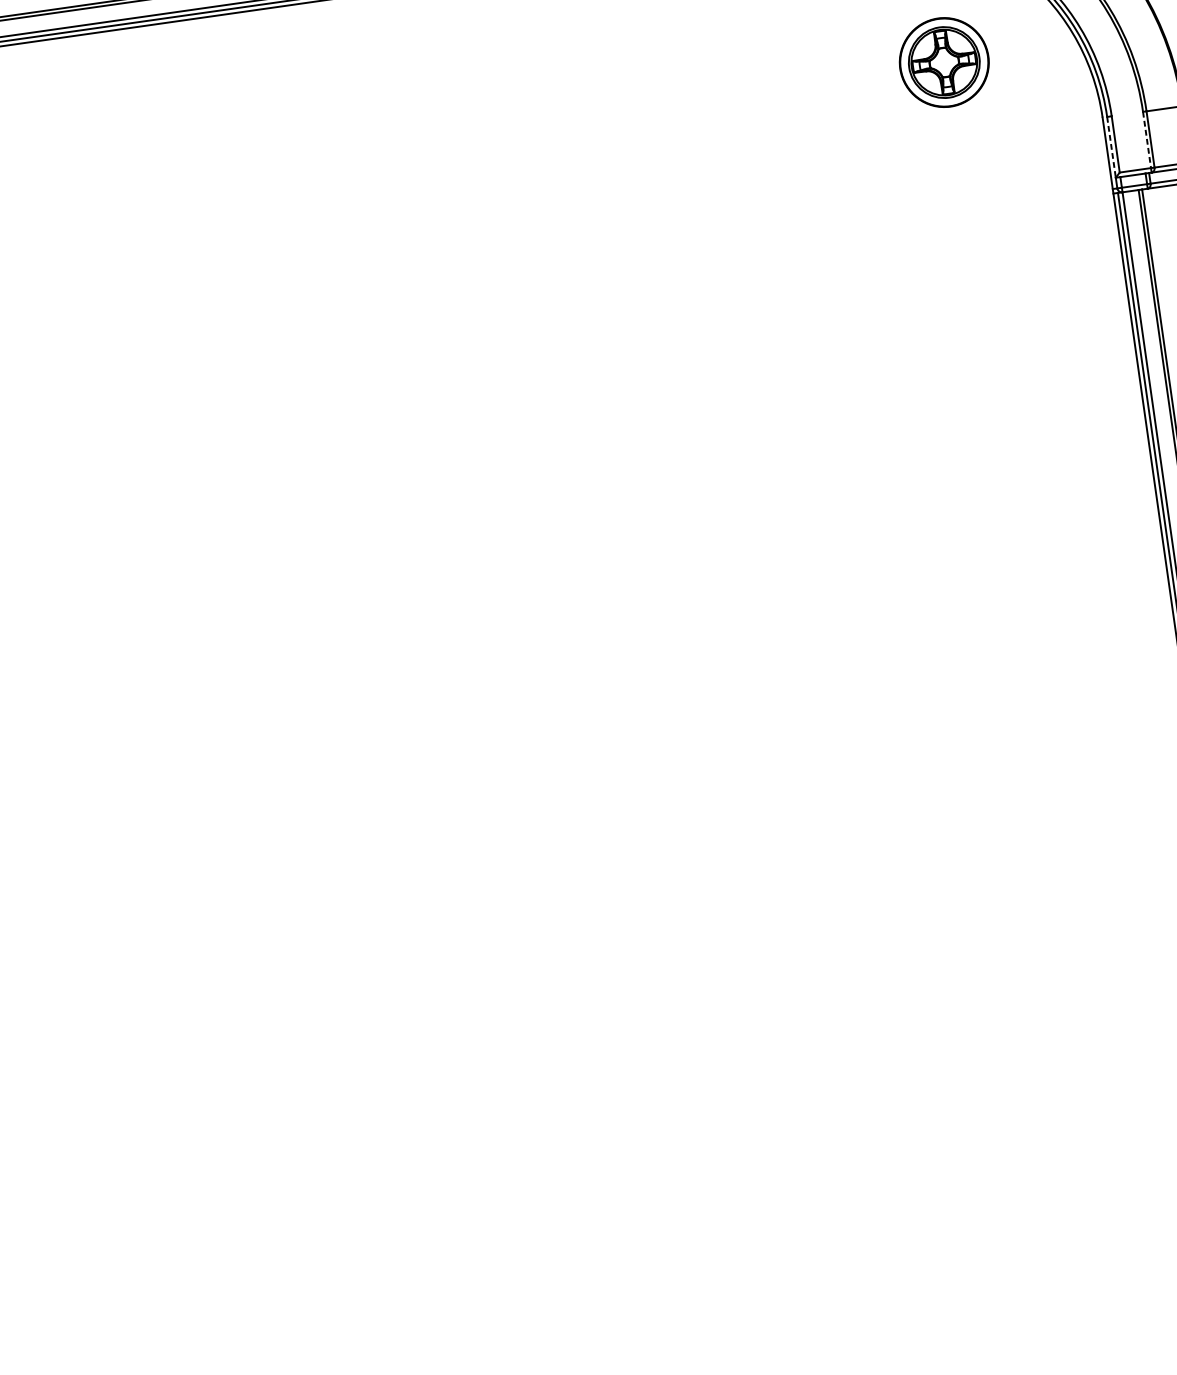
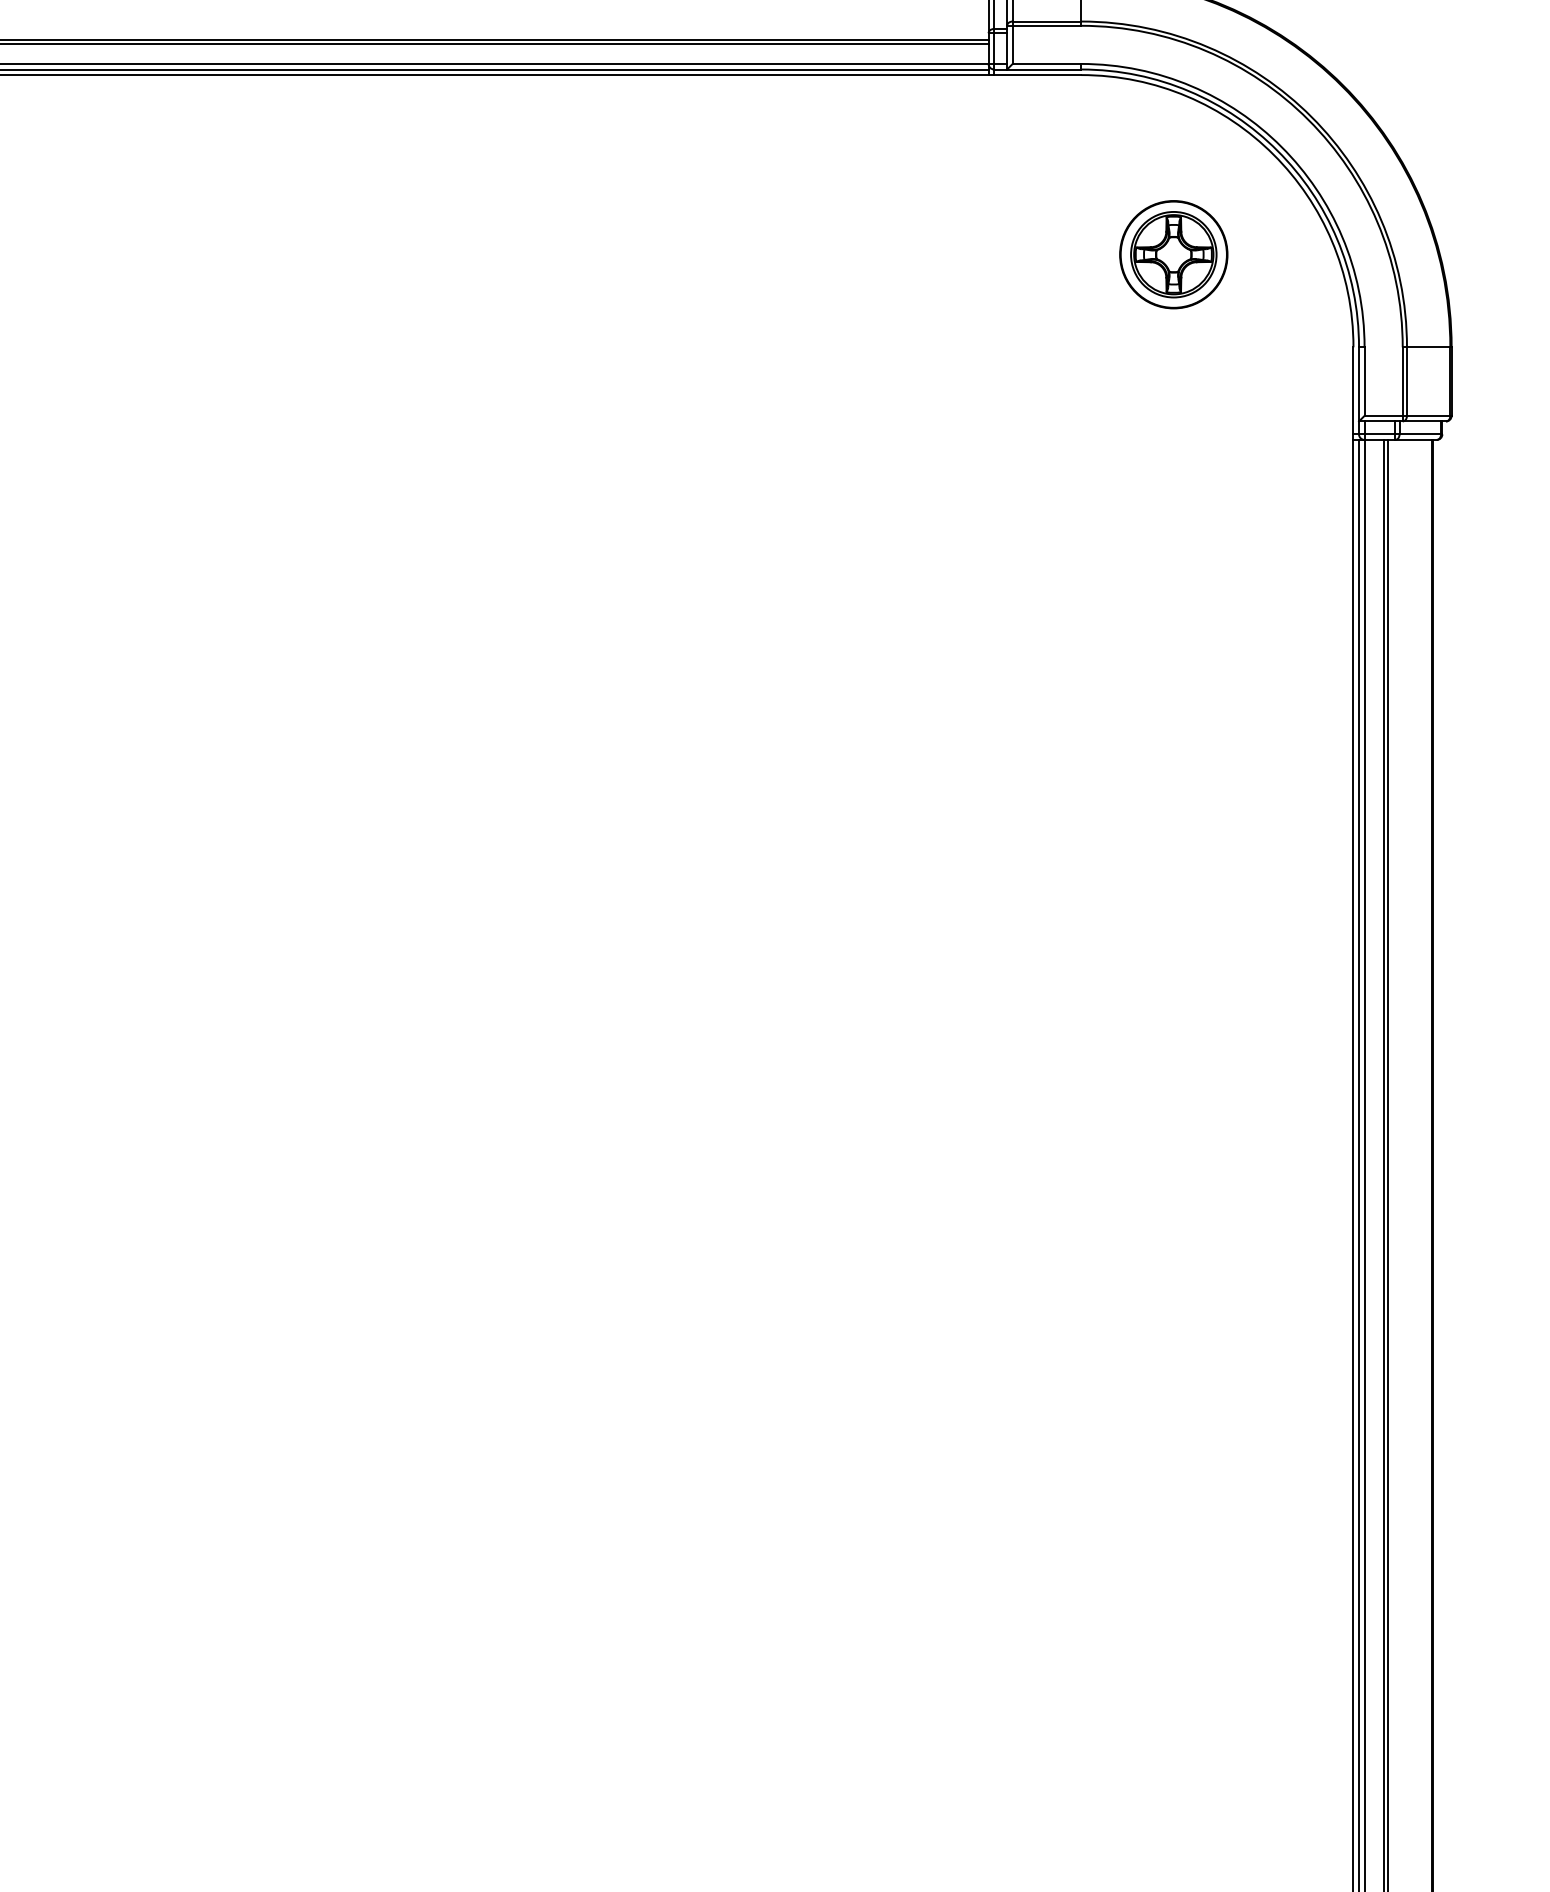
line: (1146, 140) -> (1402, 382), dashed -> solid
line: (1111, 147) -> (1359, 384), dashed -> solid

